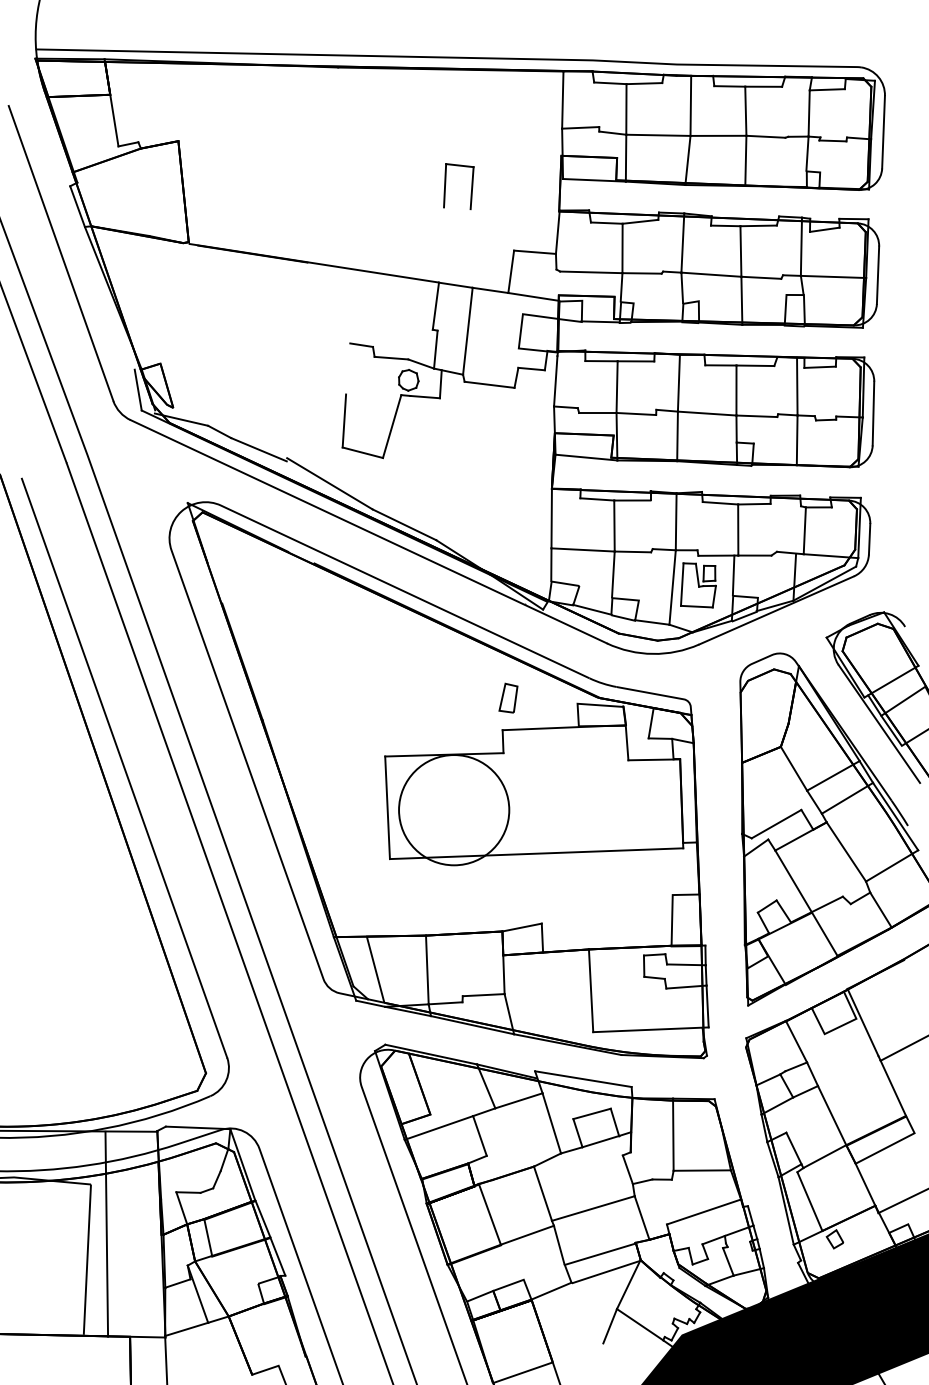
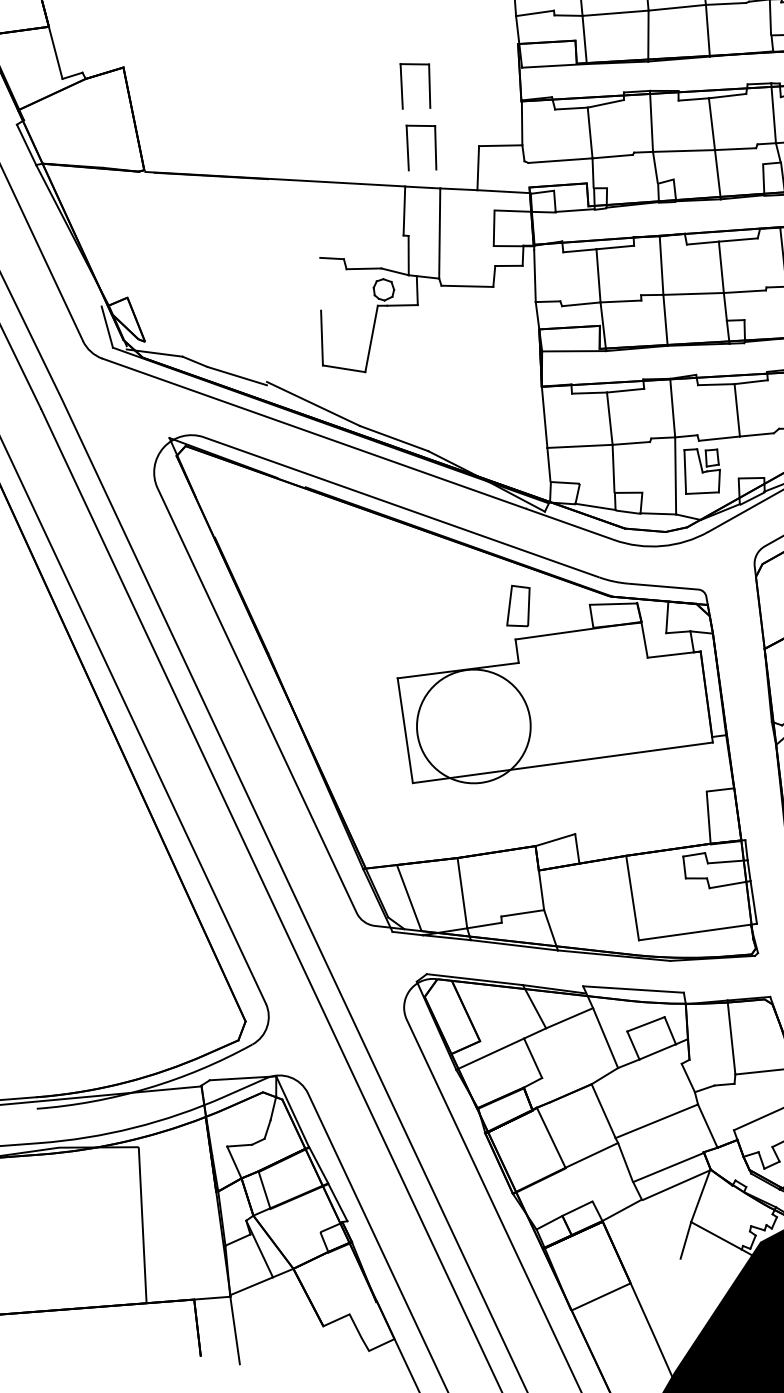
part: (446, 243) -> (408, 145), added
line: (733, 575) -> (736, 457), removed
part: (508, 697) -> (518, 605), size x1.4
line: (106, 1233) -> (159, 1195), removed

